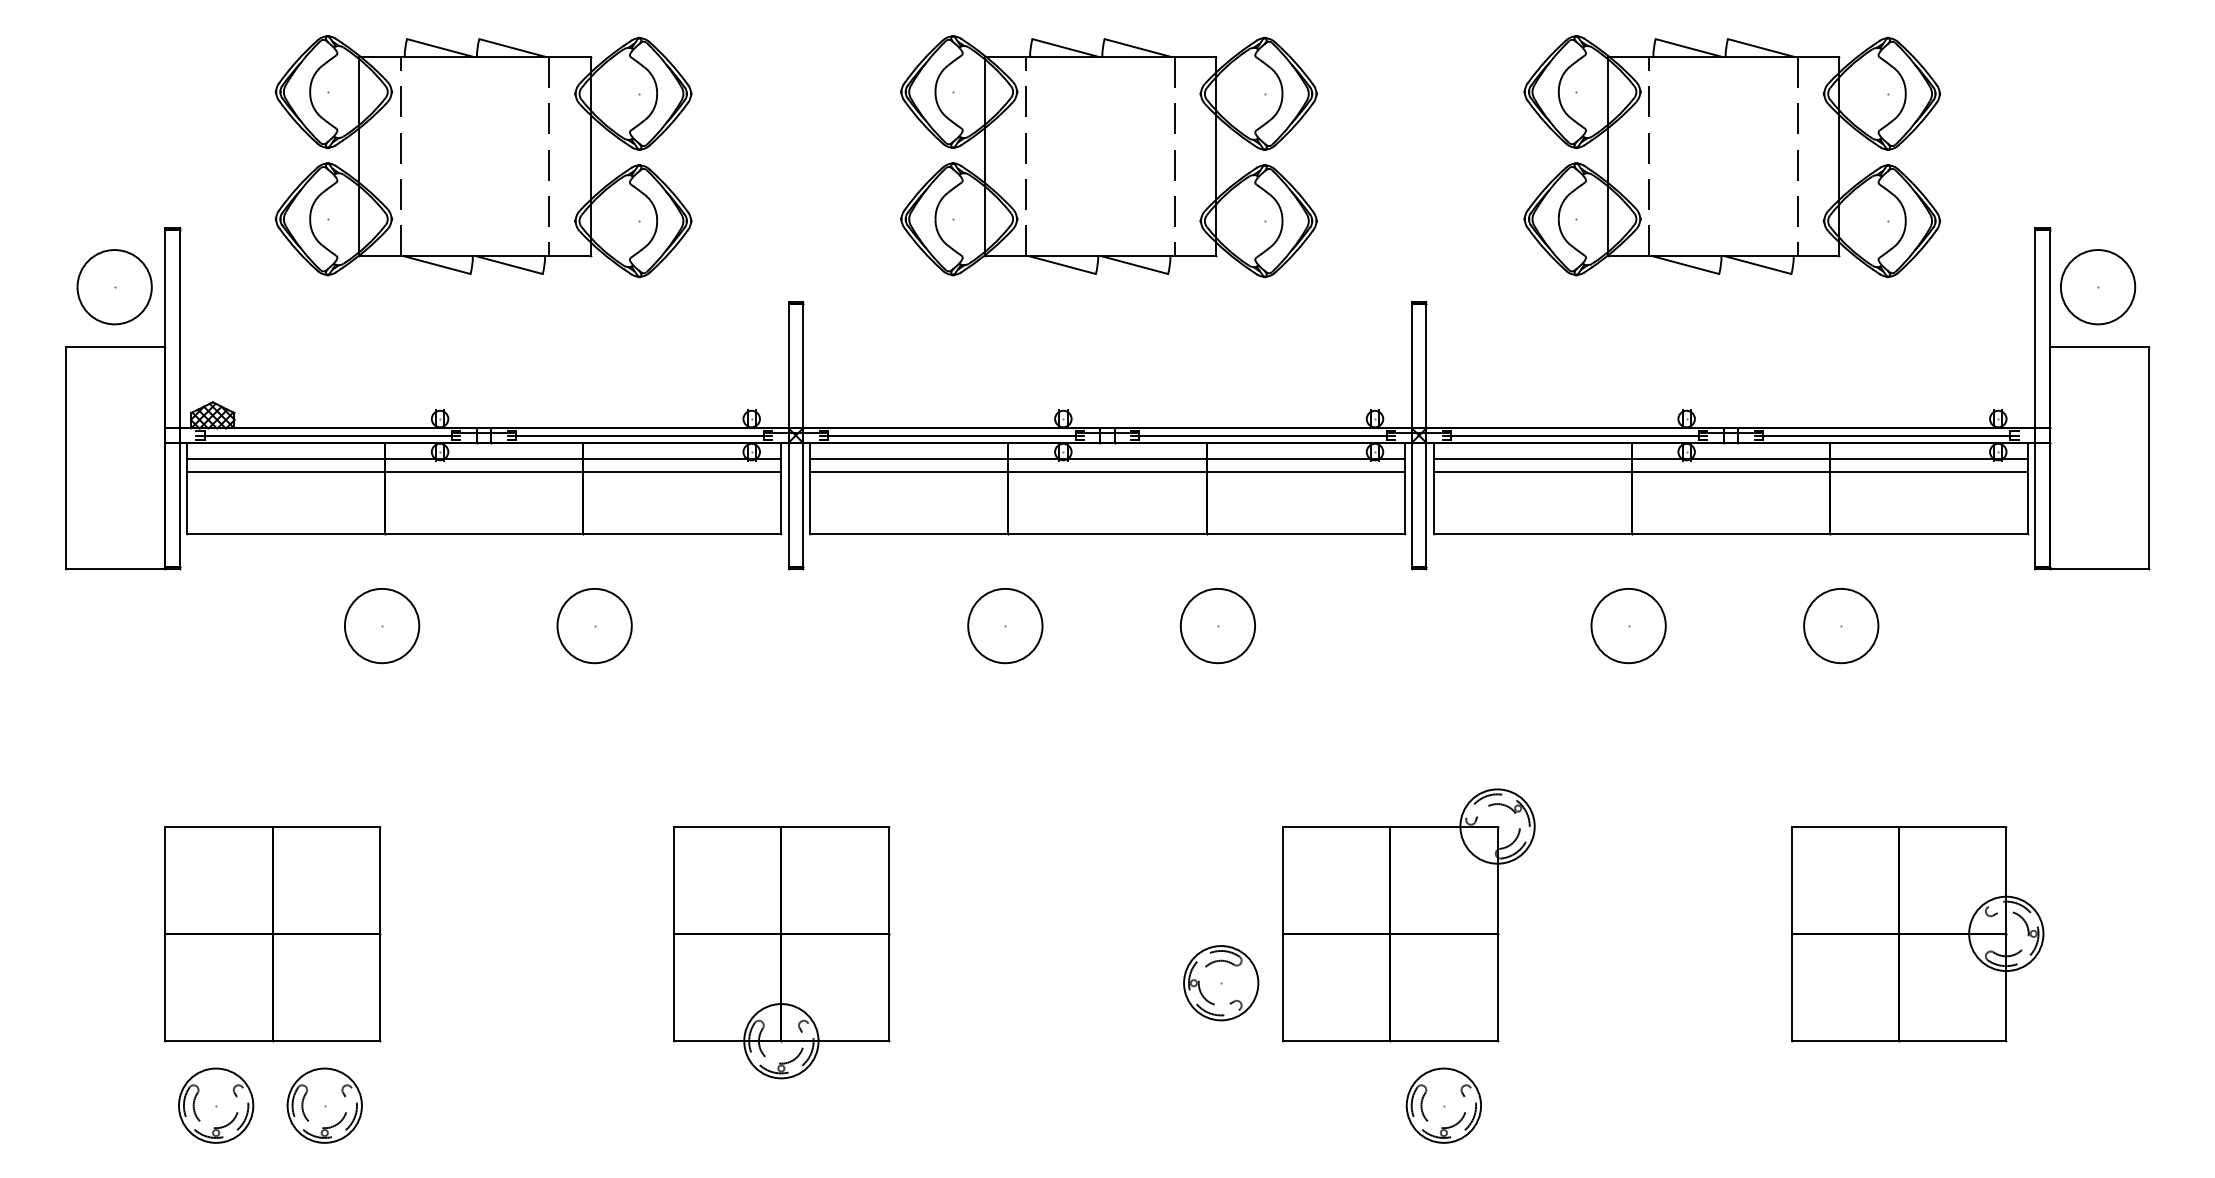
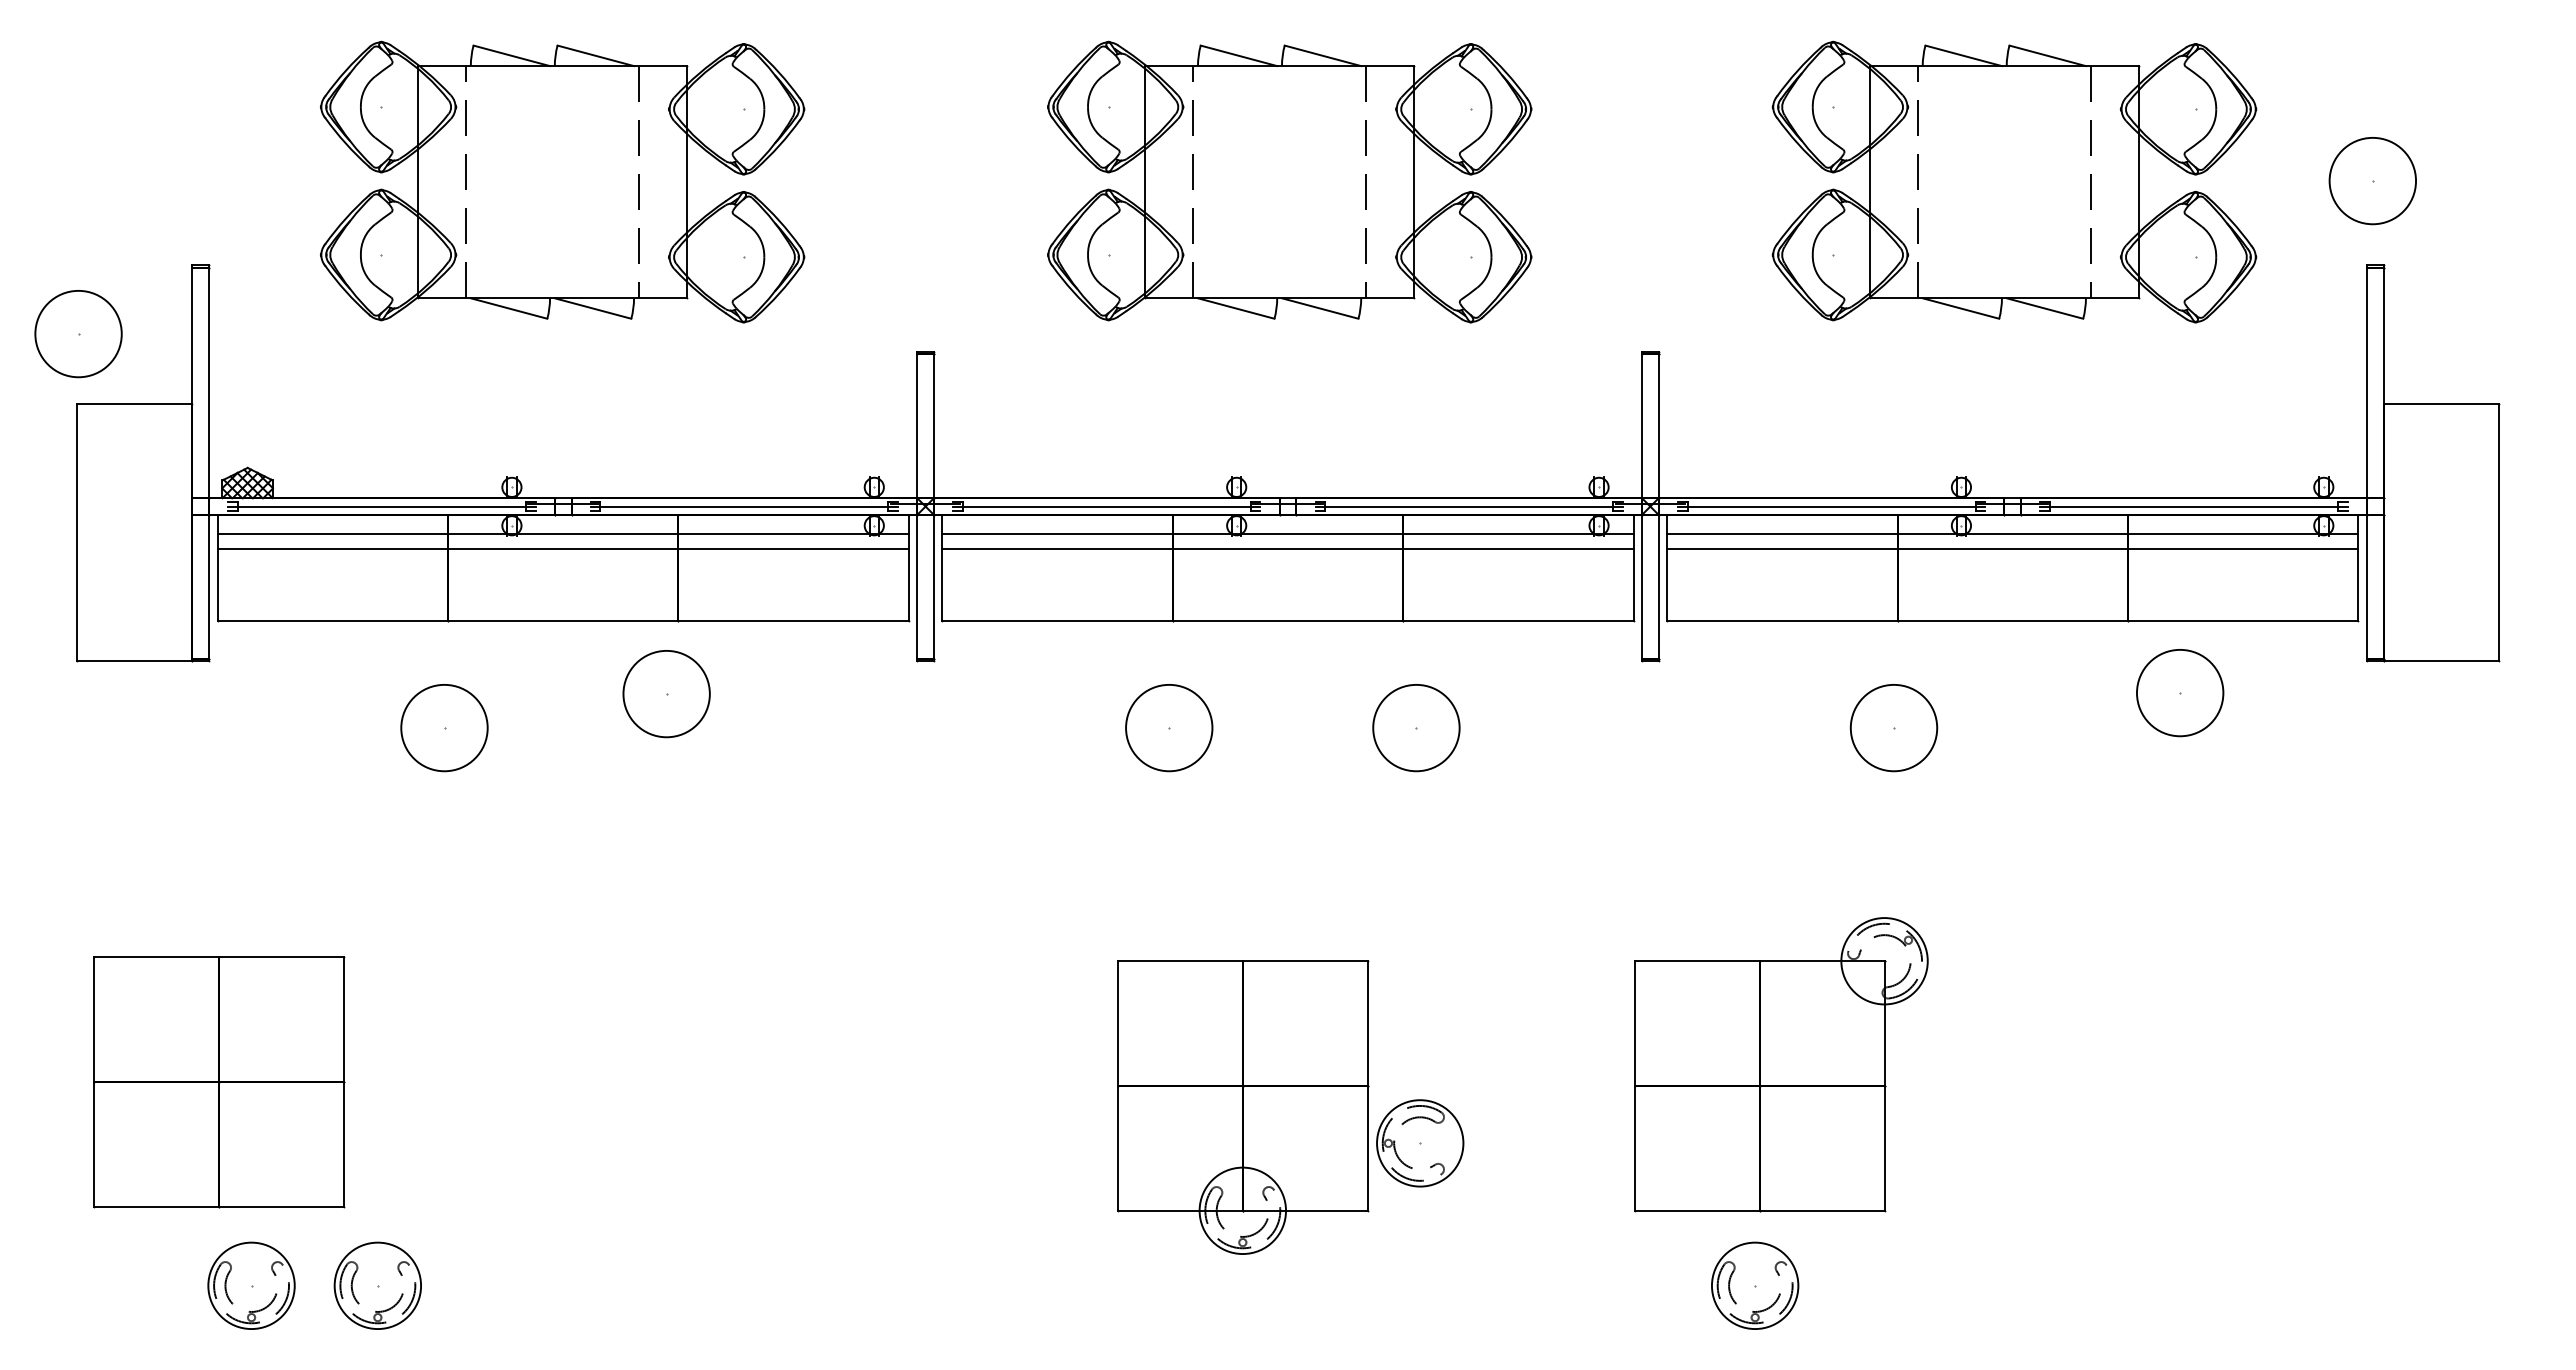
part: (114, 287) -> (78, 334), moved
part: (2097, 287) -> (2372, 181), moved
part: (594, 626) -> (666, 694), moved
part: (1841, 626) -> (2180, 693), moved
part: (1408, 915) -> (1781, 1064), moved
part: (272, 934) -> (219, 1082), moved
part: (1918, 934) -> (2230, 1086), removed
part: (781, 952) -> (1243, 1107), moved
part: (1444, 1105) -> (1755, 1285), moved

